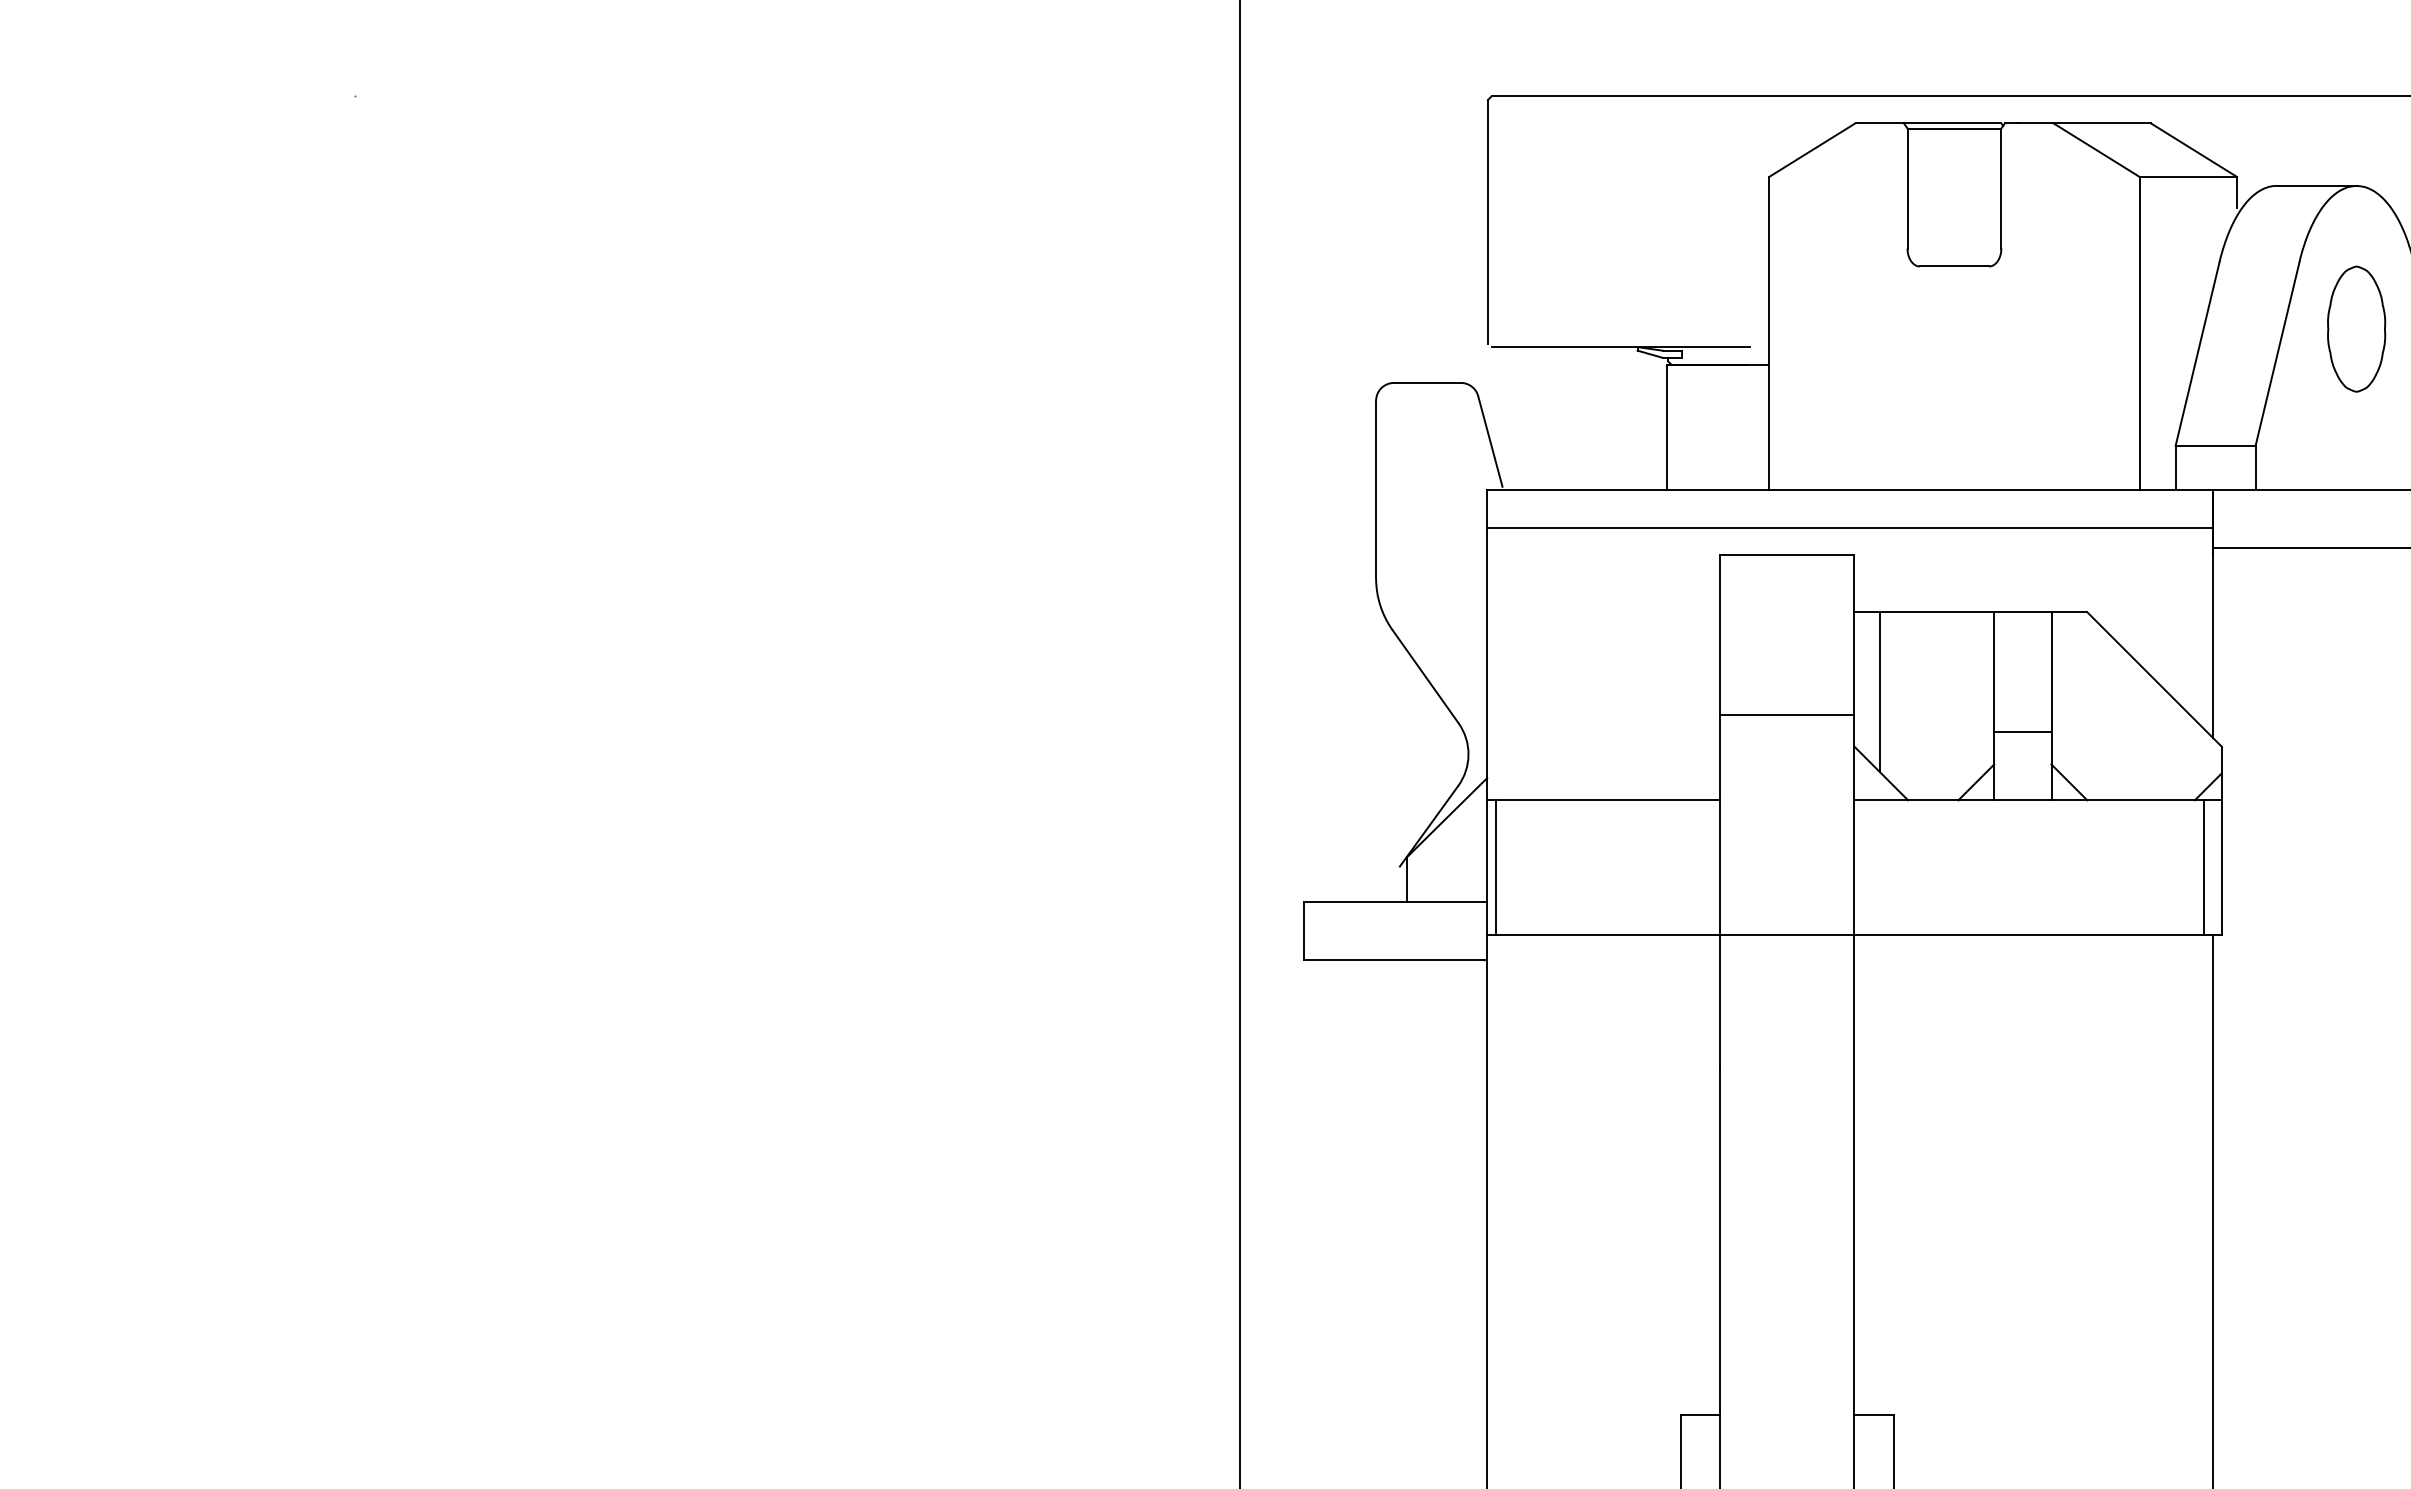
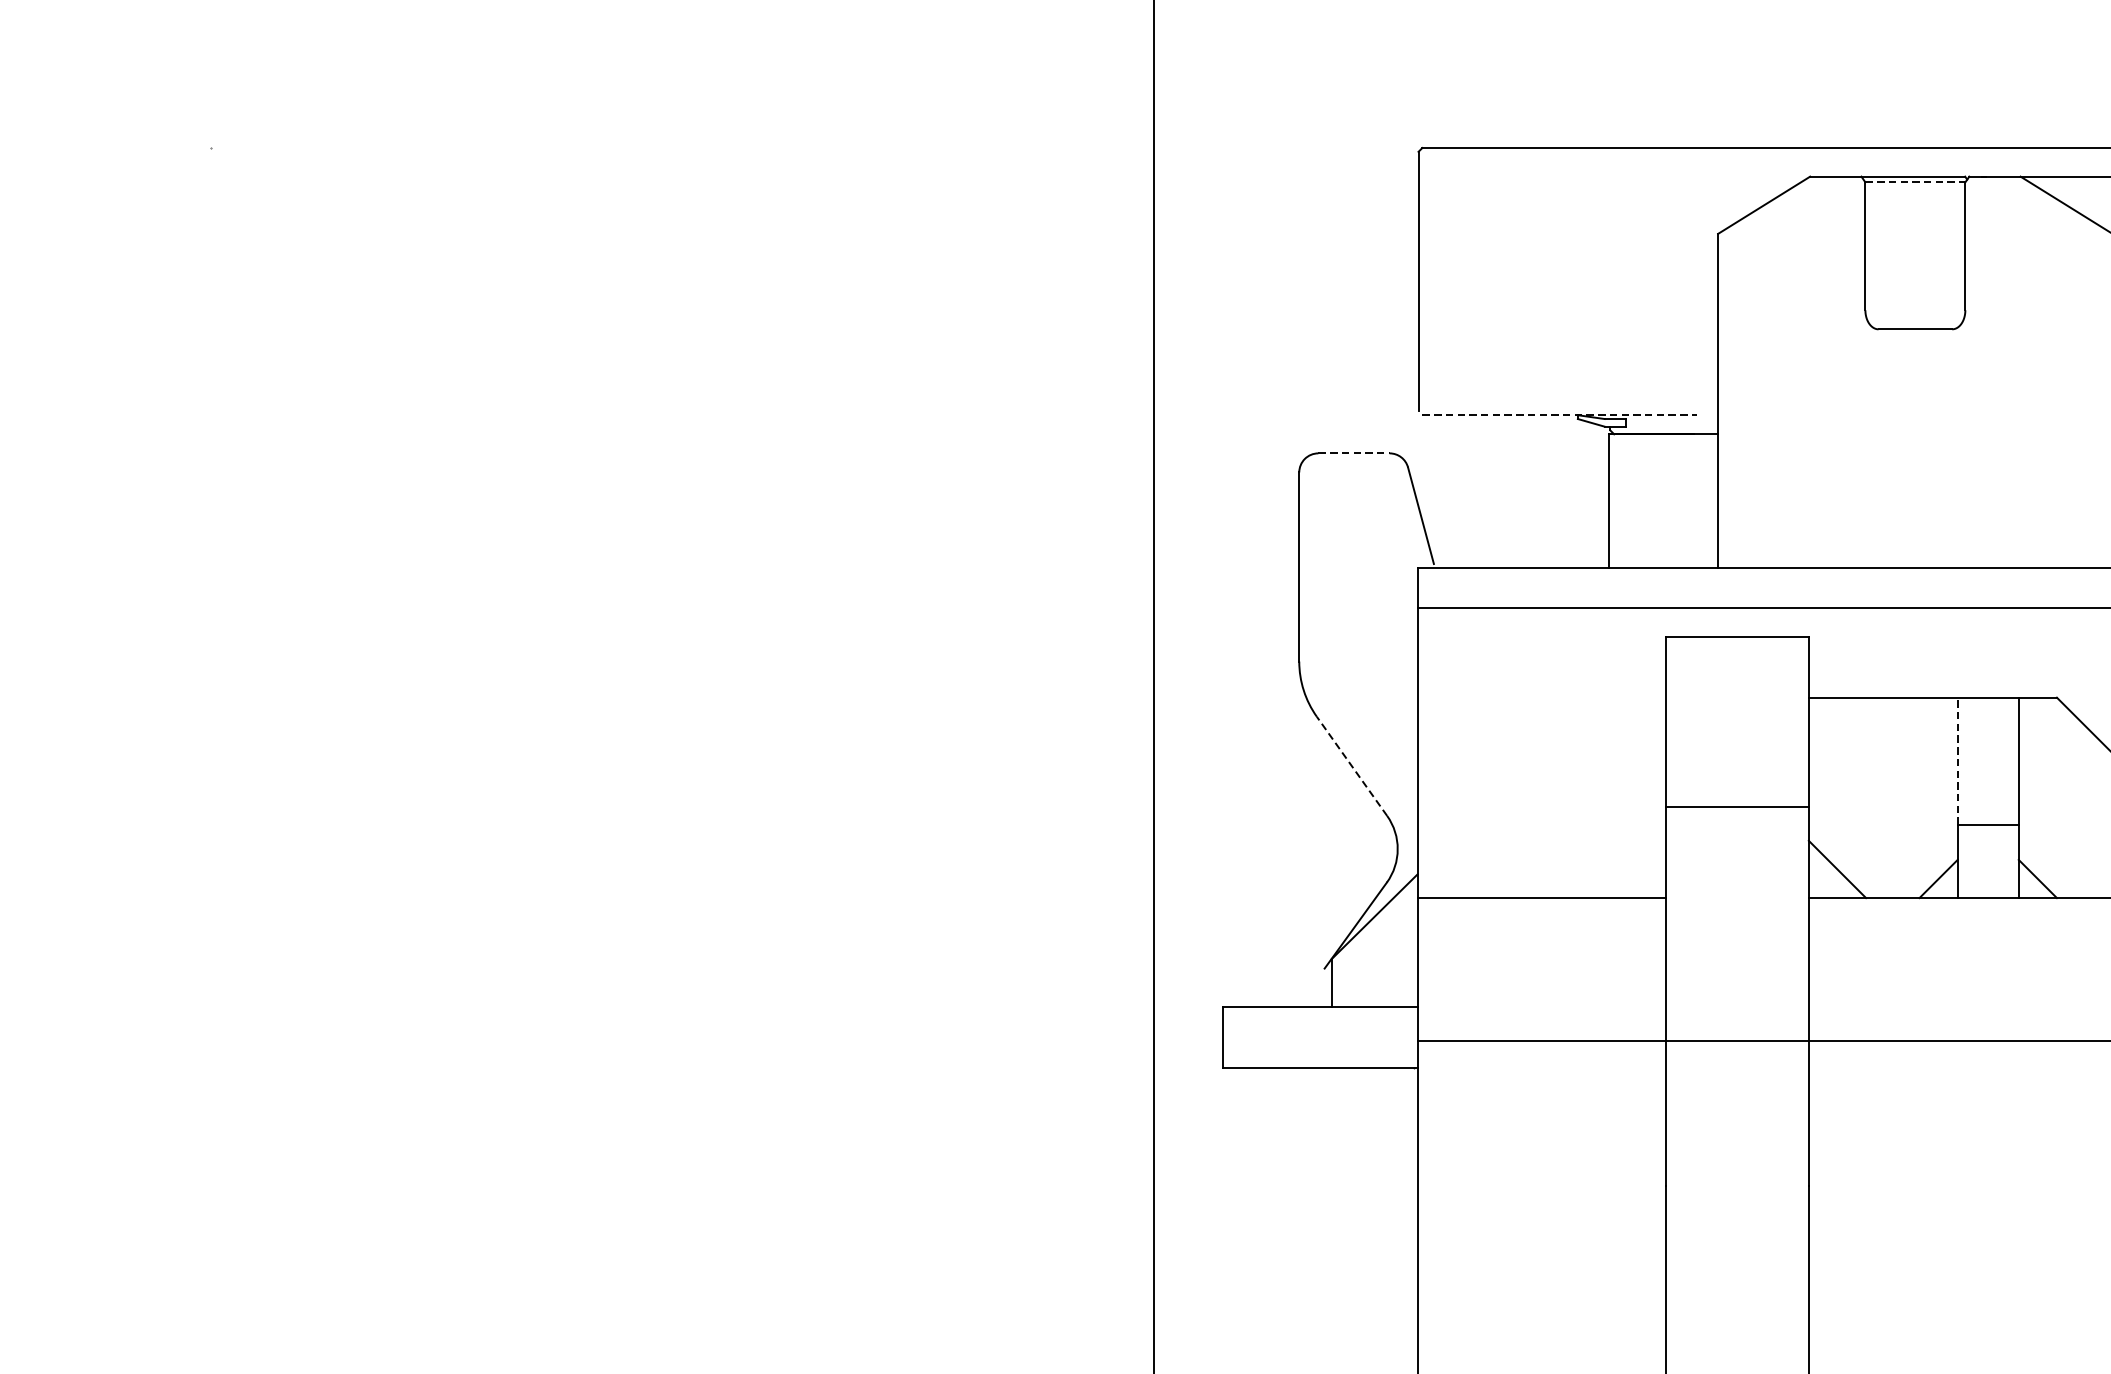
line: (1954, 128) -> (1915, 182), solid -> dashed
line: (1621, 347) -> (1560, 415), solid -> dashed
line: (1427, 382) -> (1354, 452), solid -> dashed
line: (1994, 671) -> (1958, 760), solid -> dashed
line: (1425, 676) -> (1351, 766), solid -> dashed
line: (1880, 692) -> (1836, 783), removed
line: (1496, 867) -> (1427, 969), removed

